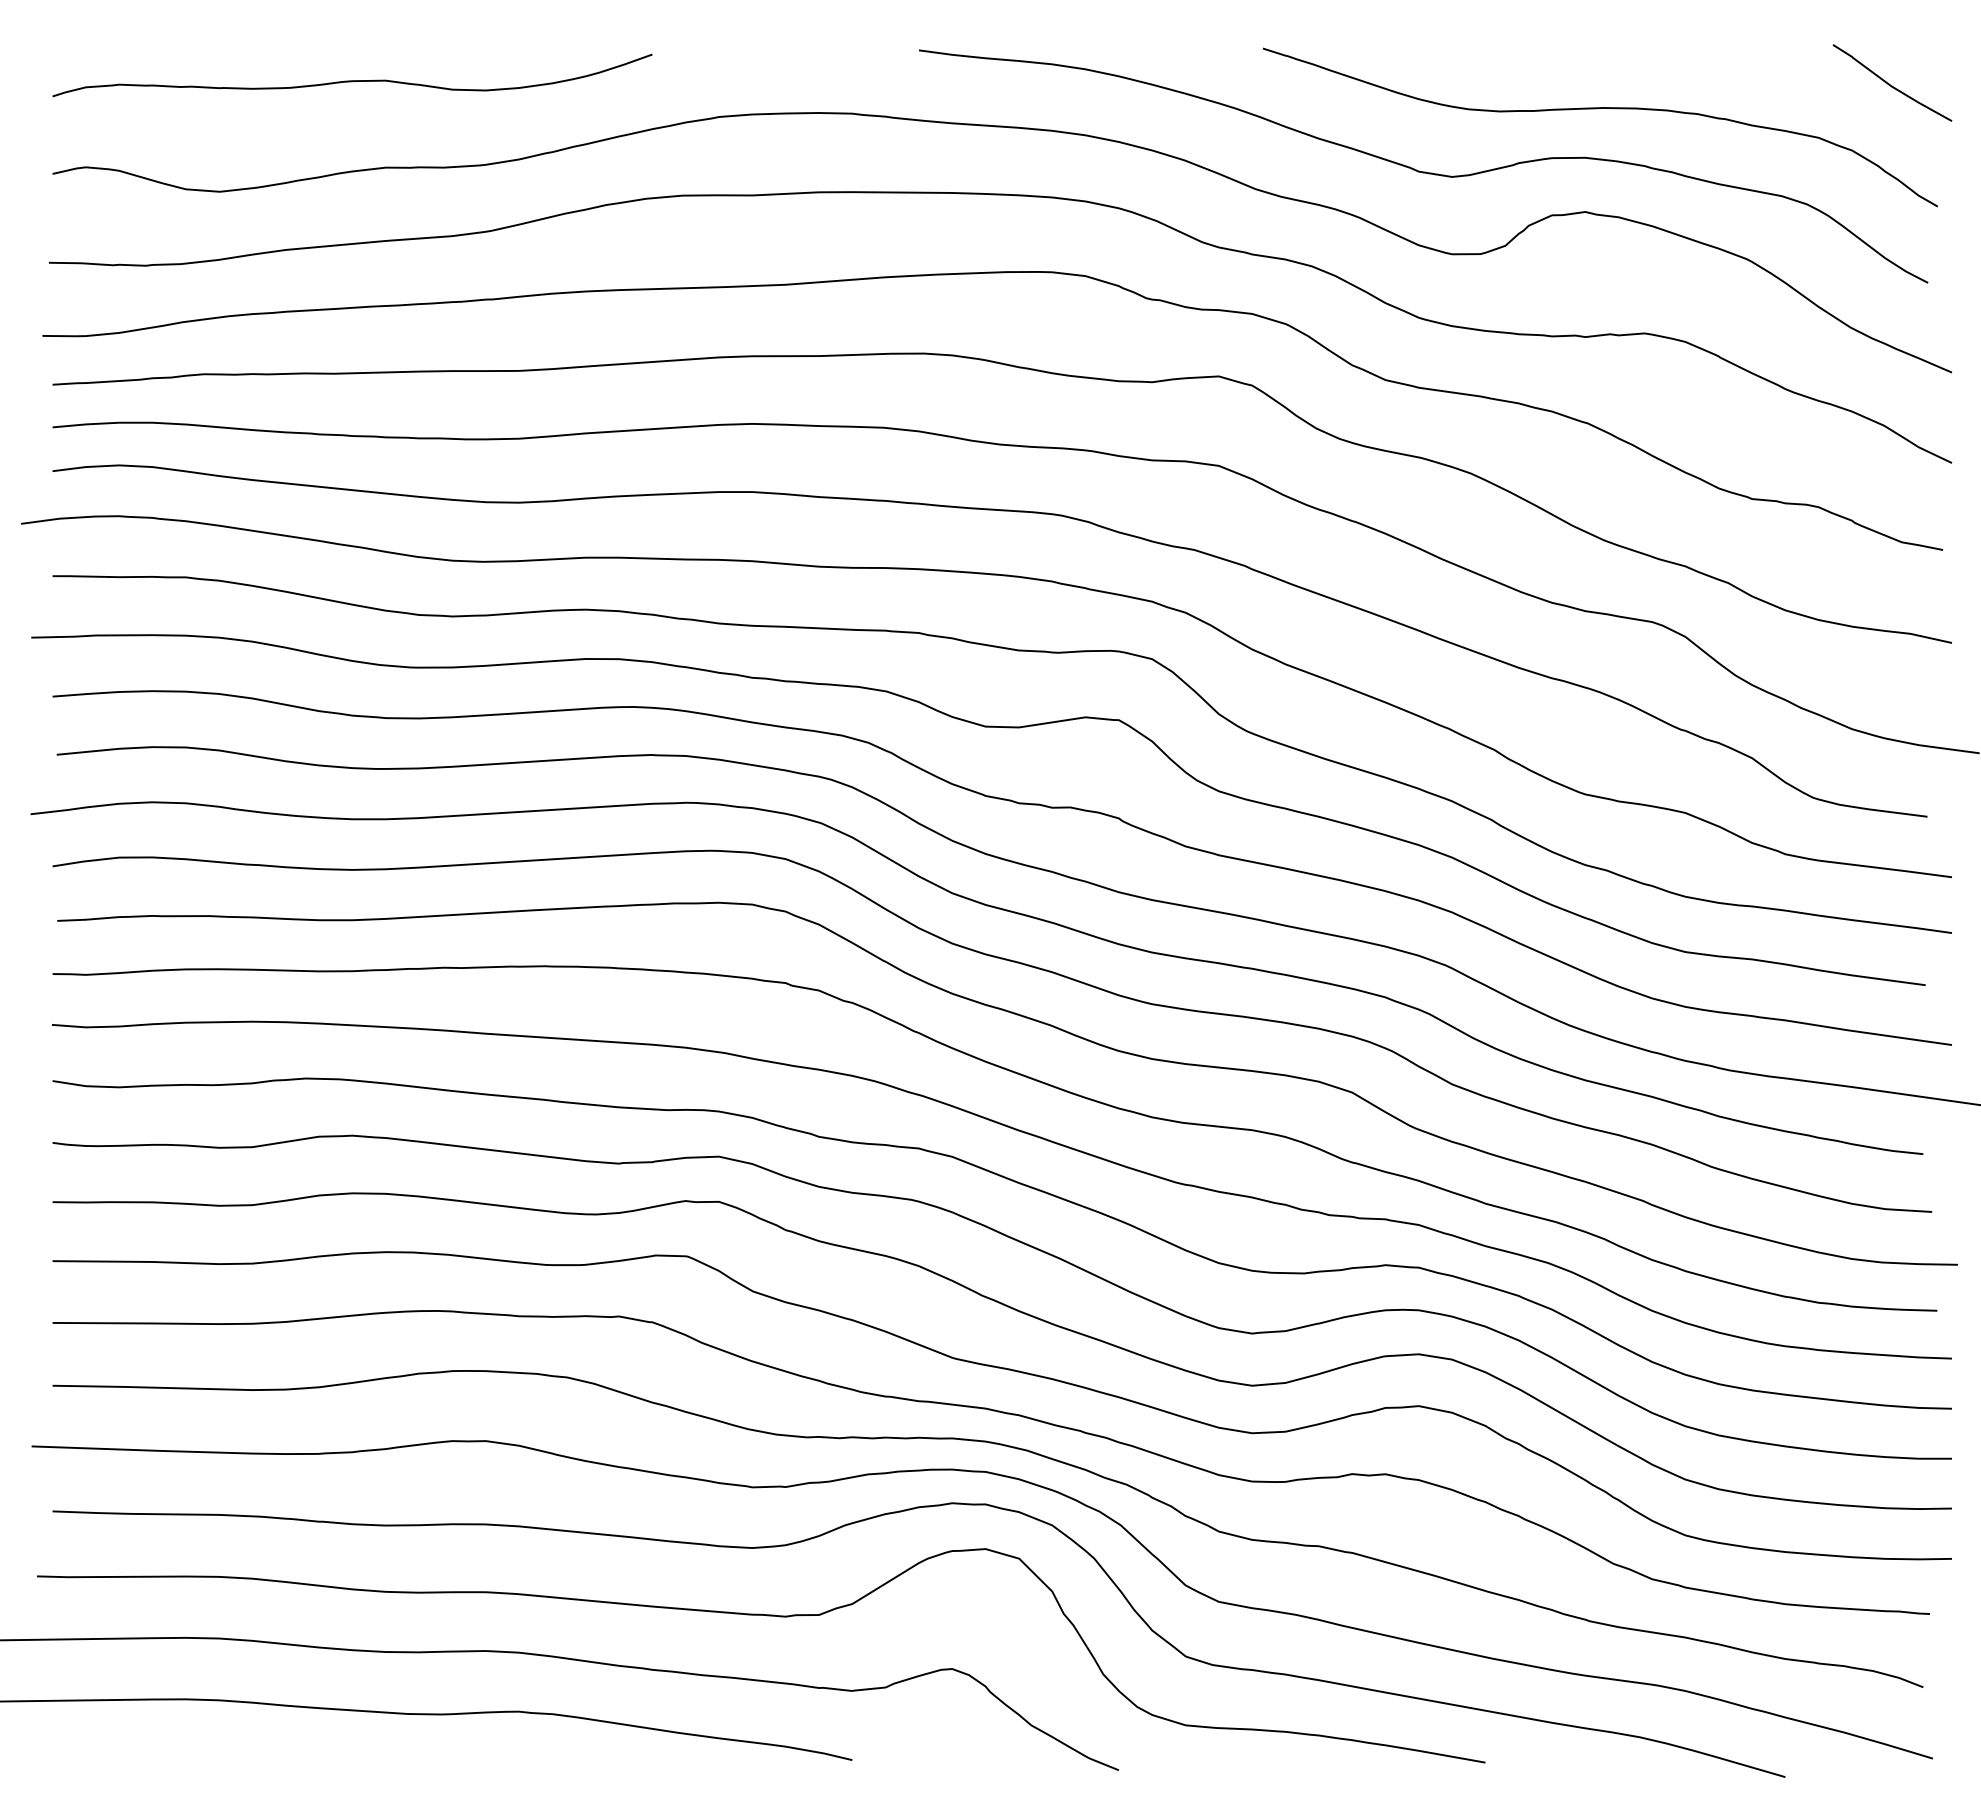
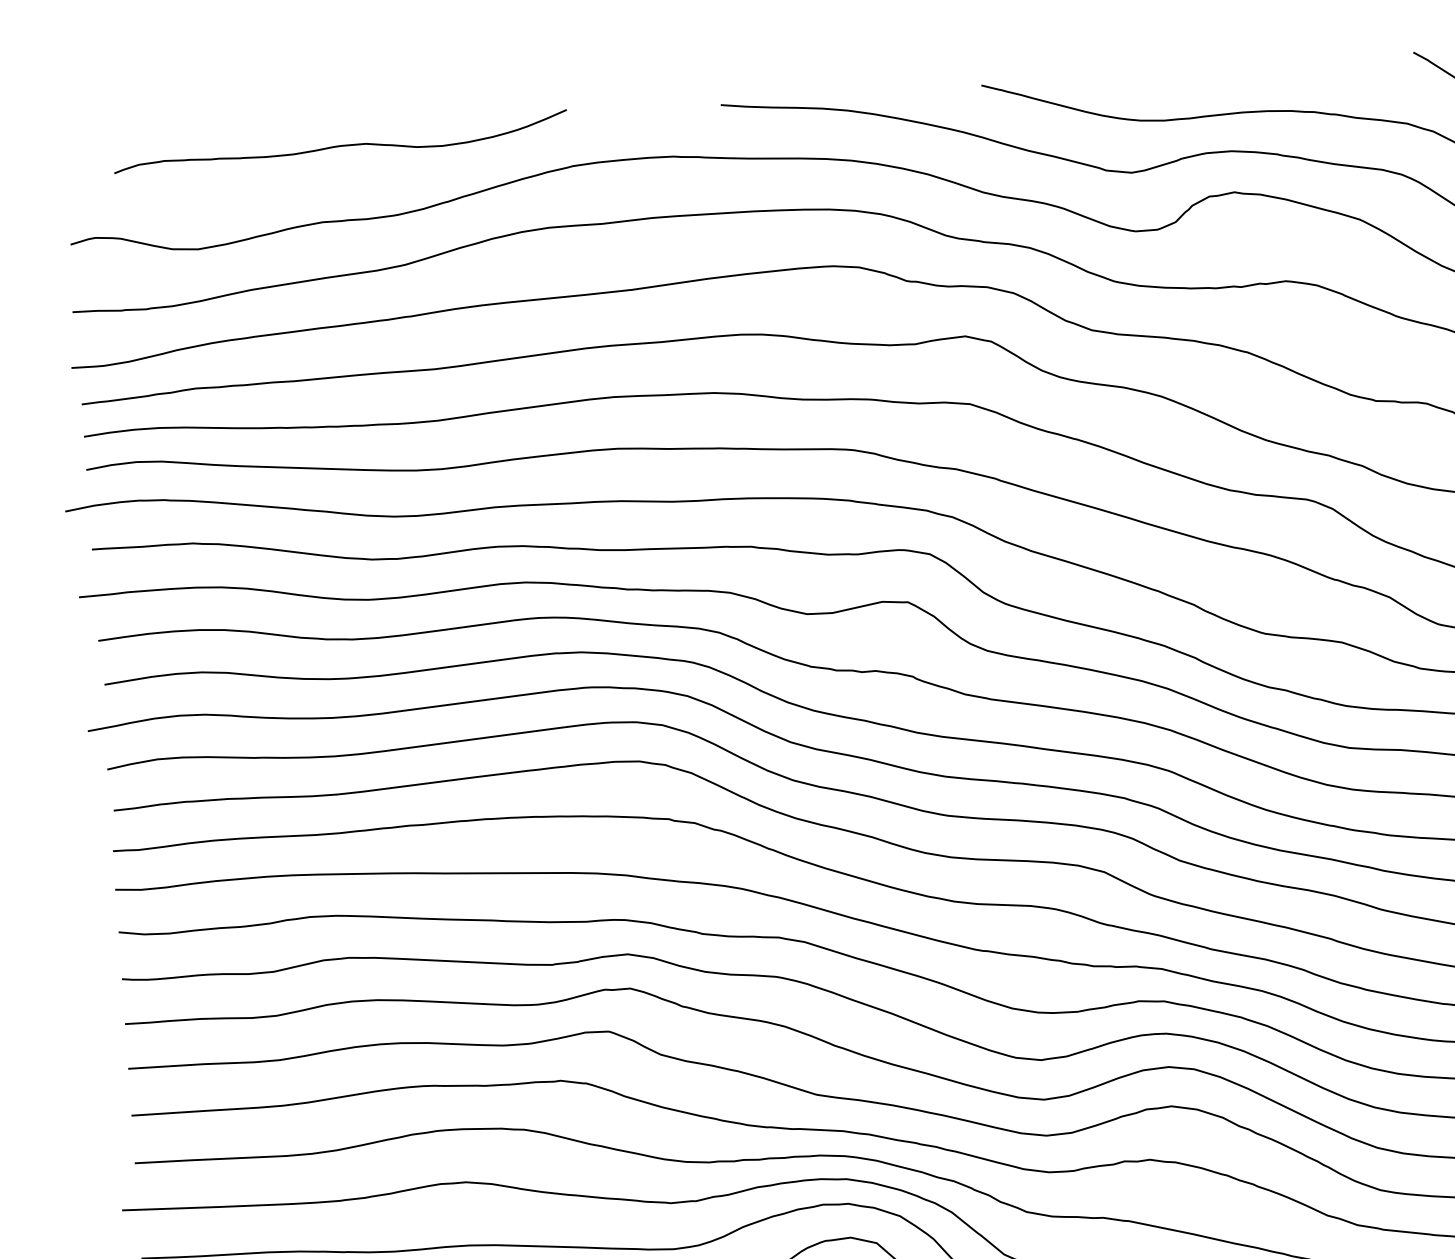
curve: (352, 80) -> (340, 145), moved

